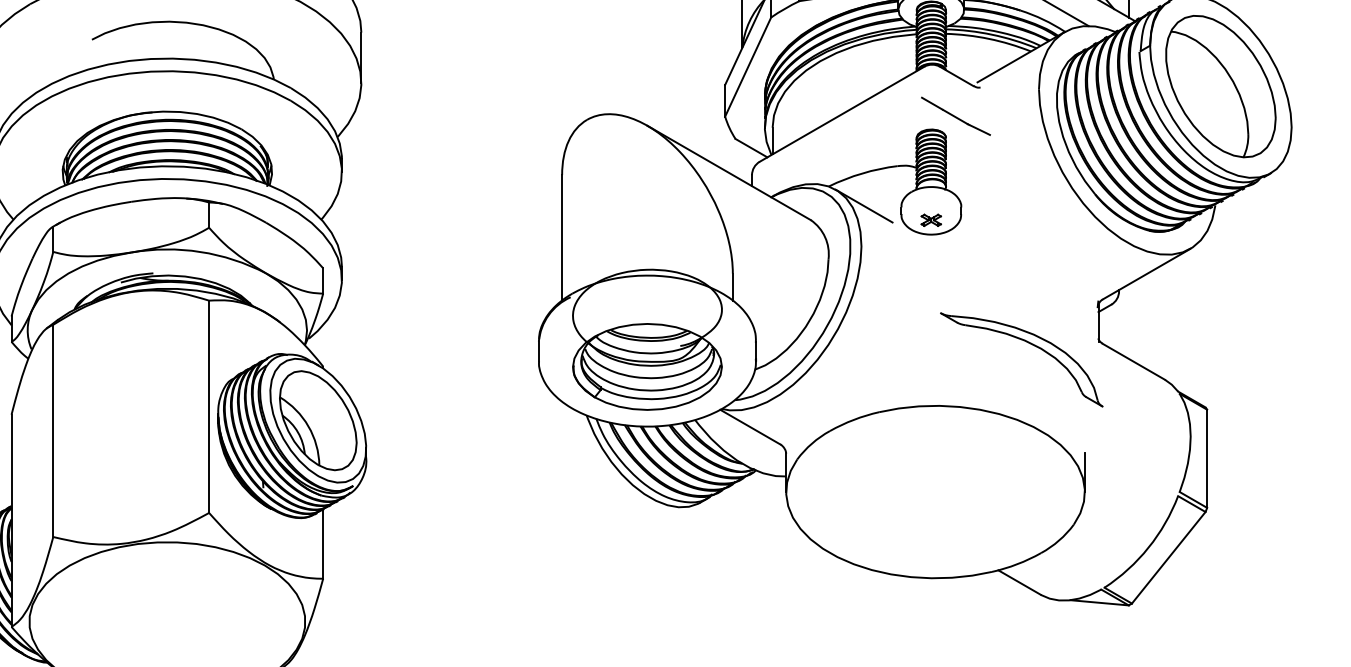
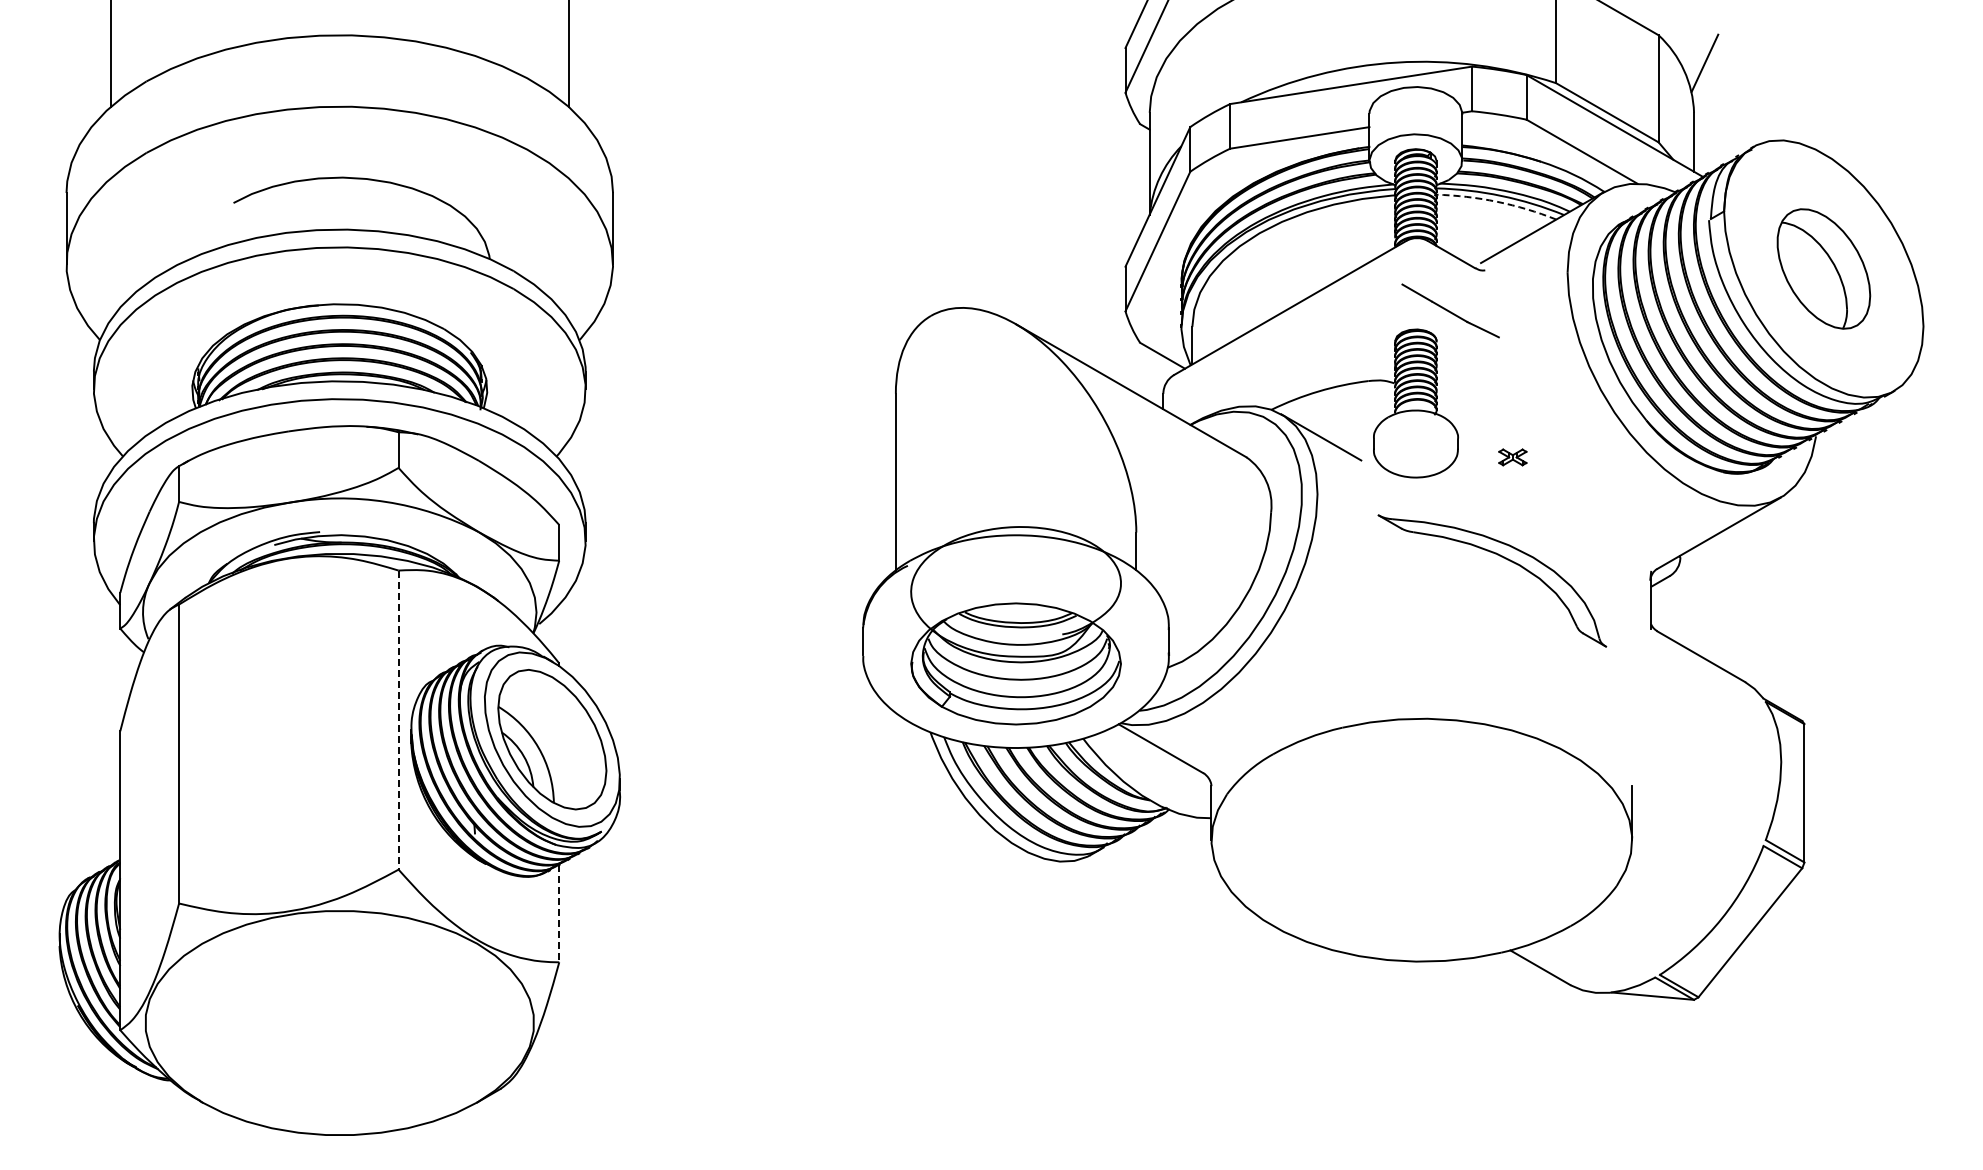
arc: (989, 38) -> (1497, 201), solid -> dashed
part: (1220, 86) -> (1823, 268), size x0.6
part: (931, 220) -> (1512, 457), moved
part: (1029, 343) -> (1503, 558), moved
line: (209, 407) -> (398, 720), solid -> dashed
line: (323, 544) -> (559, 913), solid -> dashed

